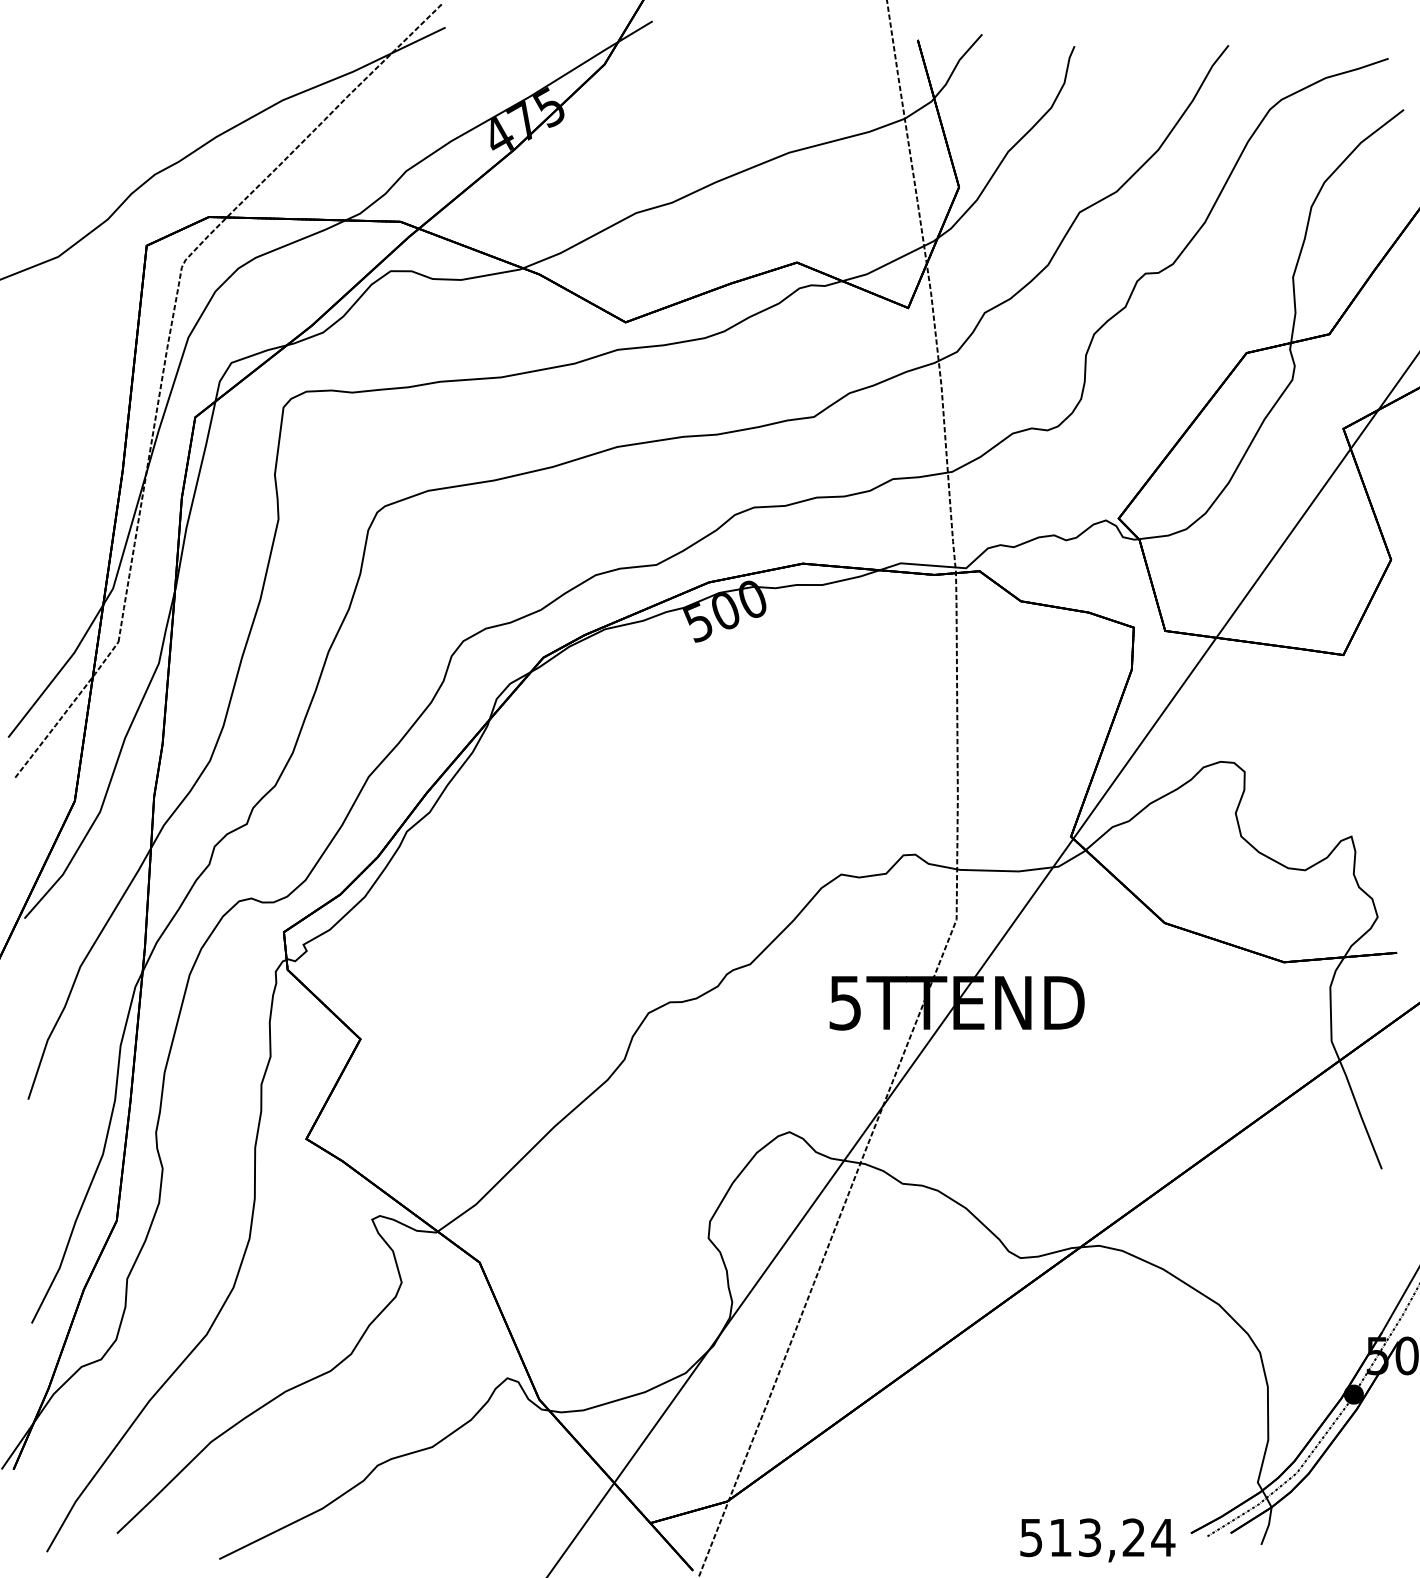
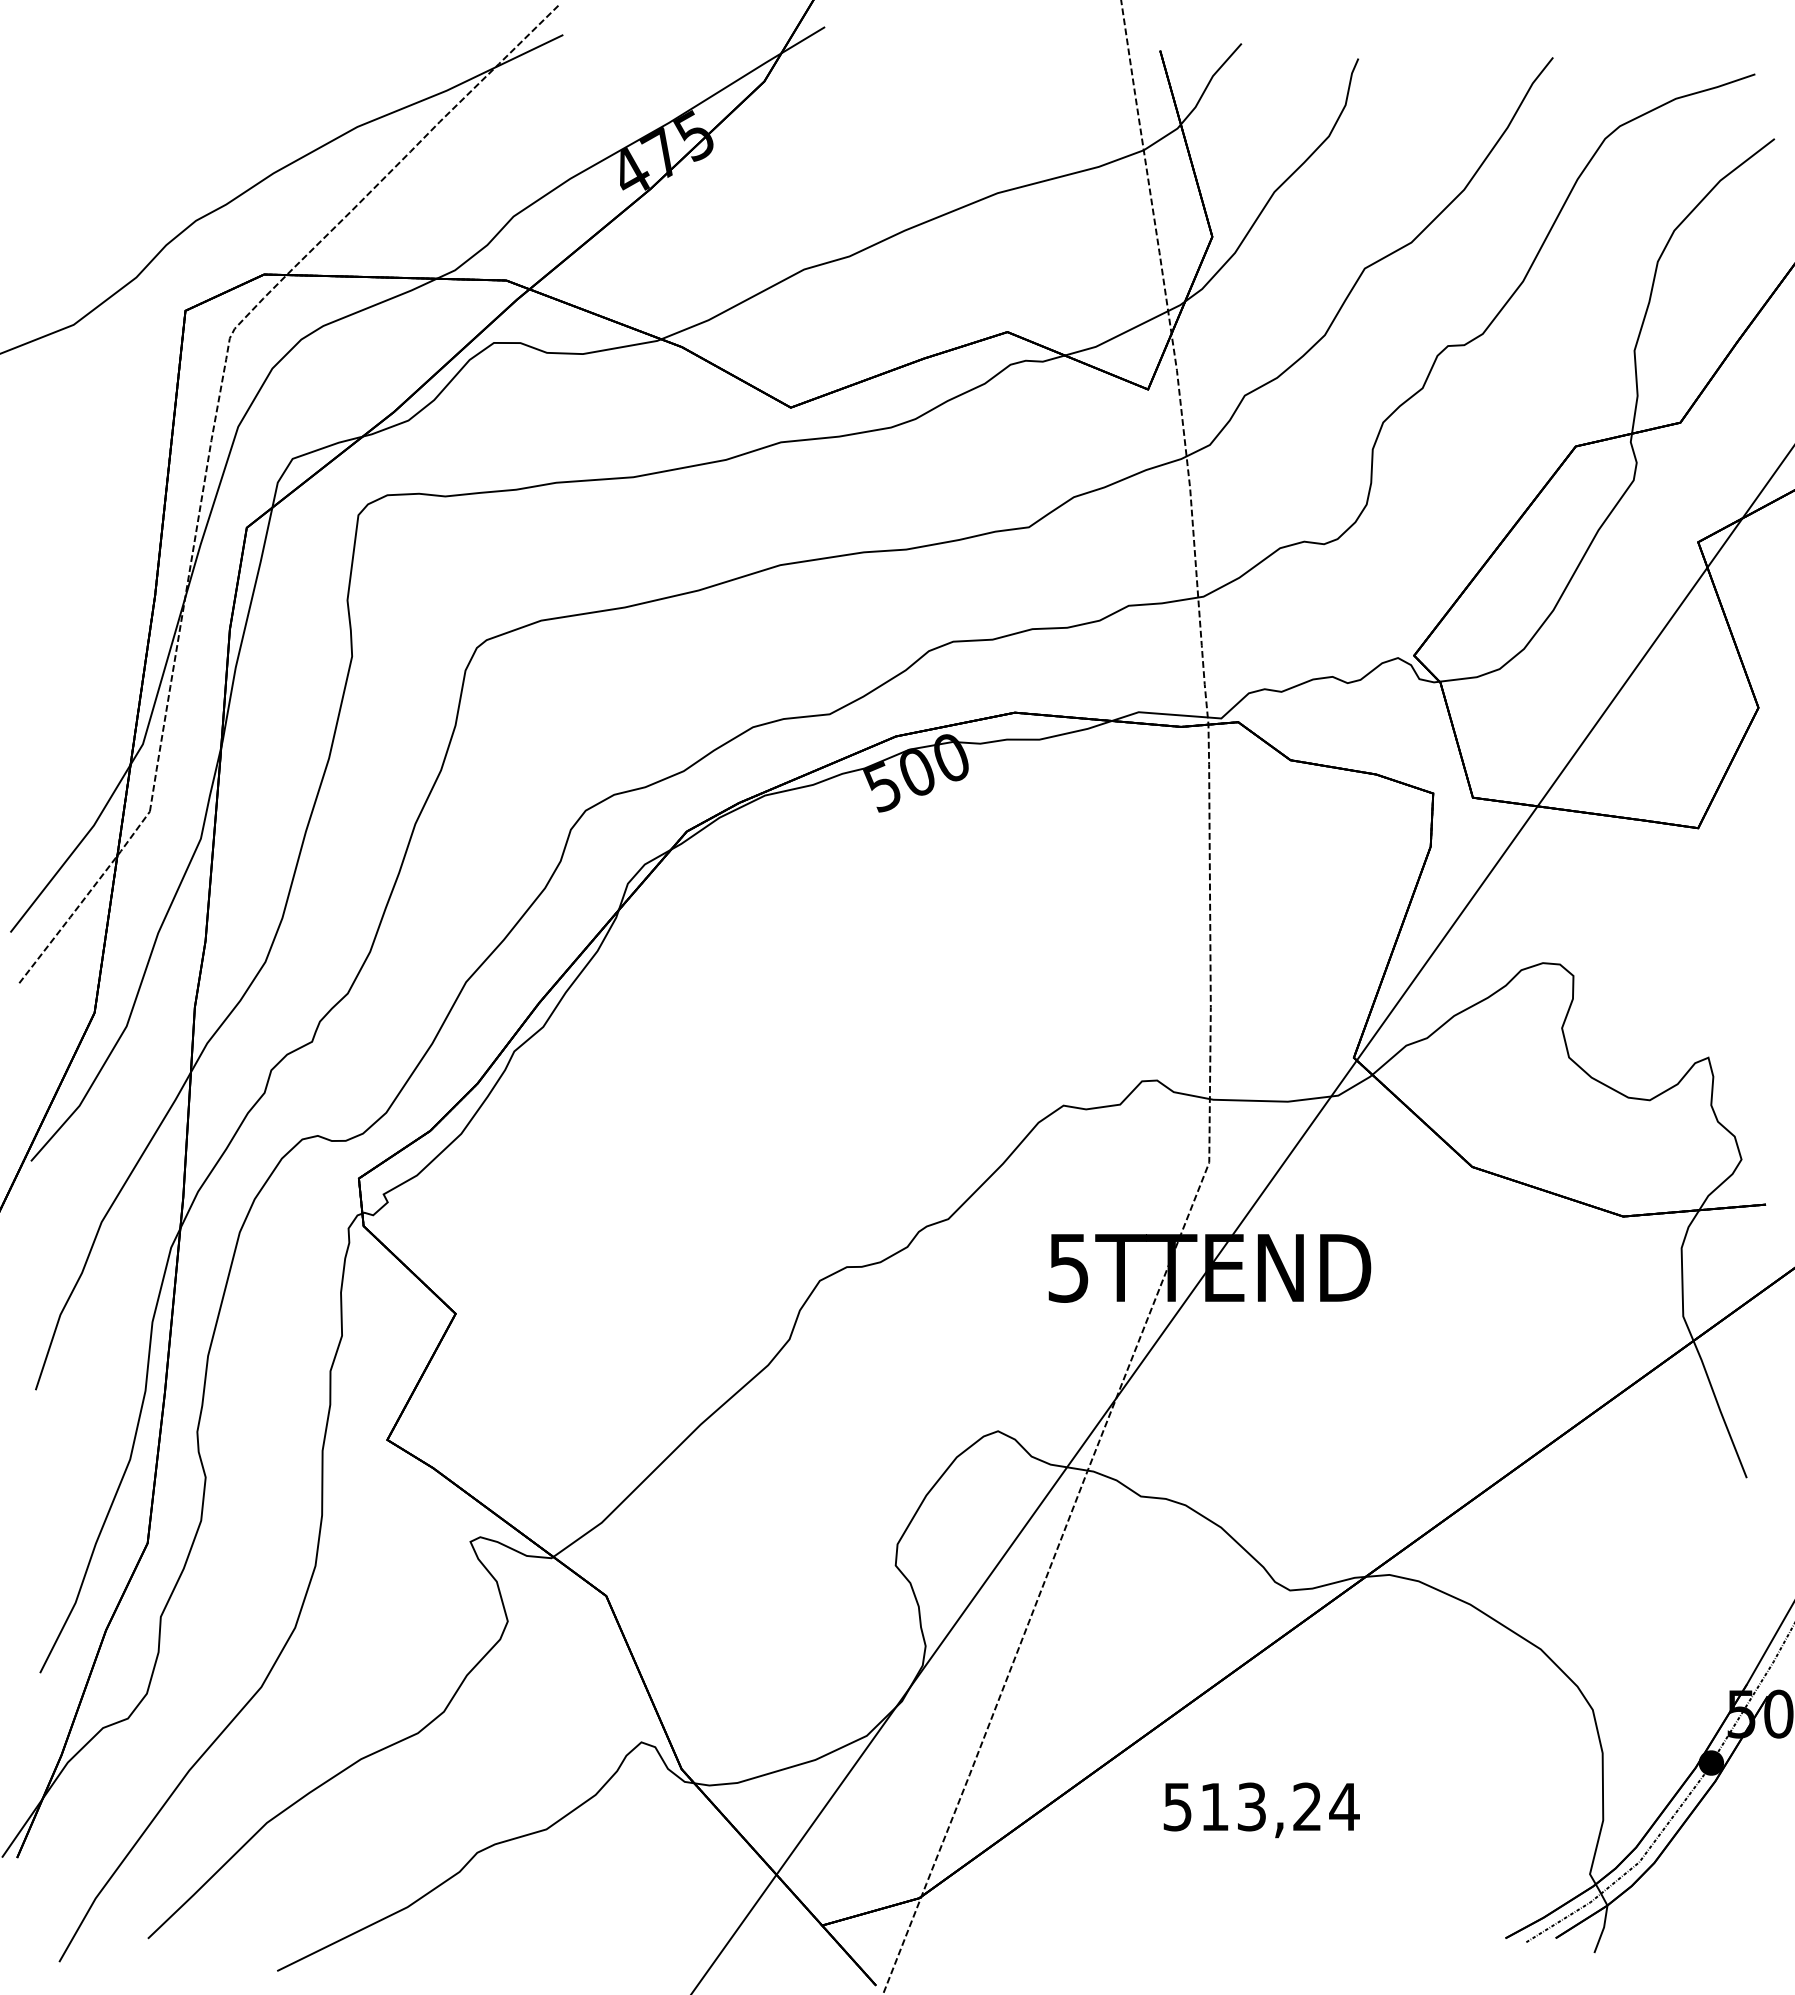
text: (1097, 1540) -> (1261, 1810), moved

